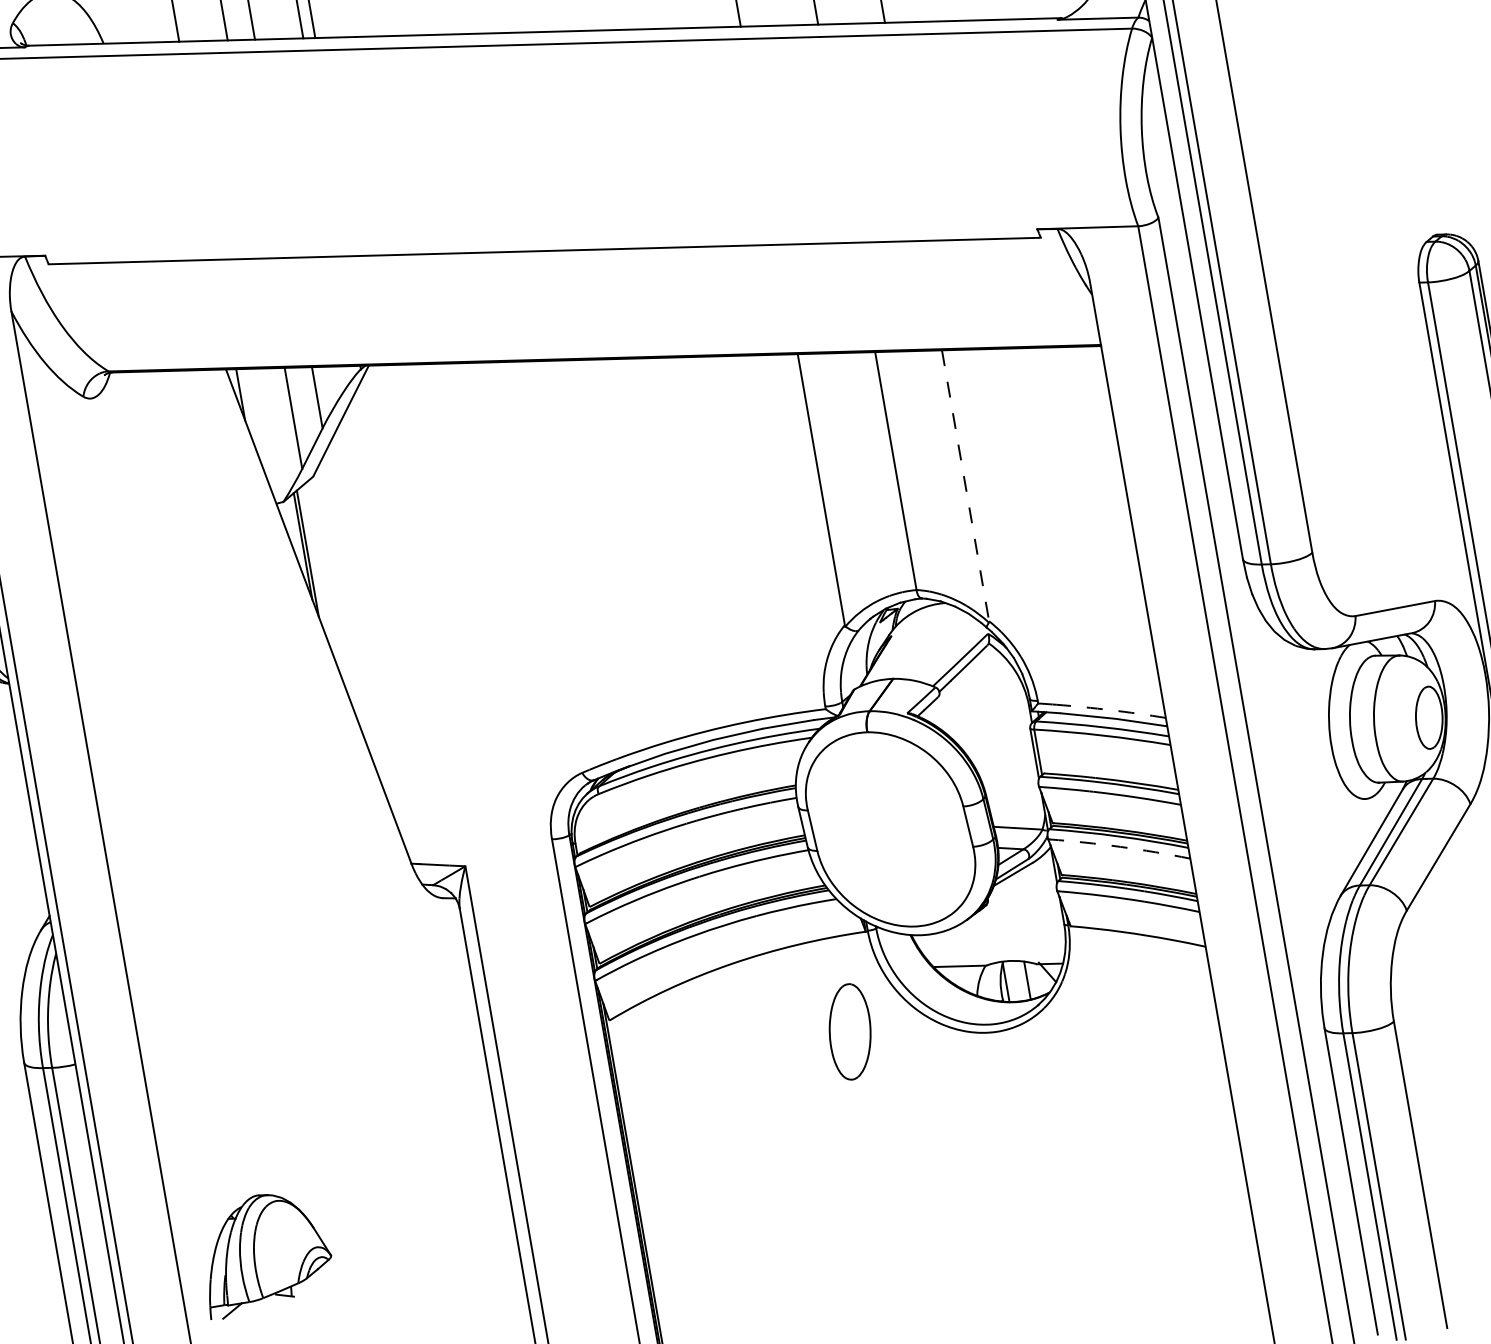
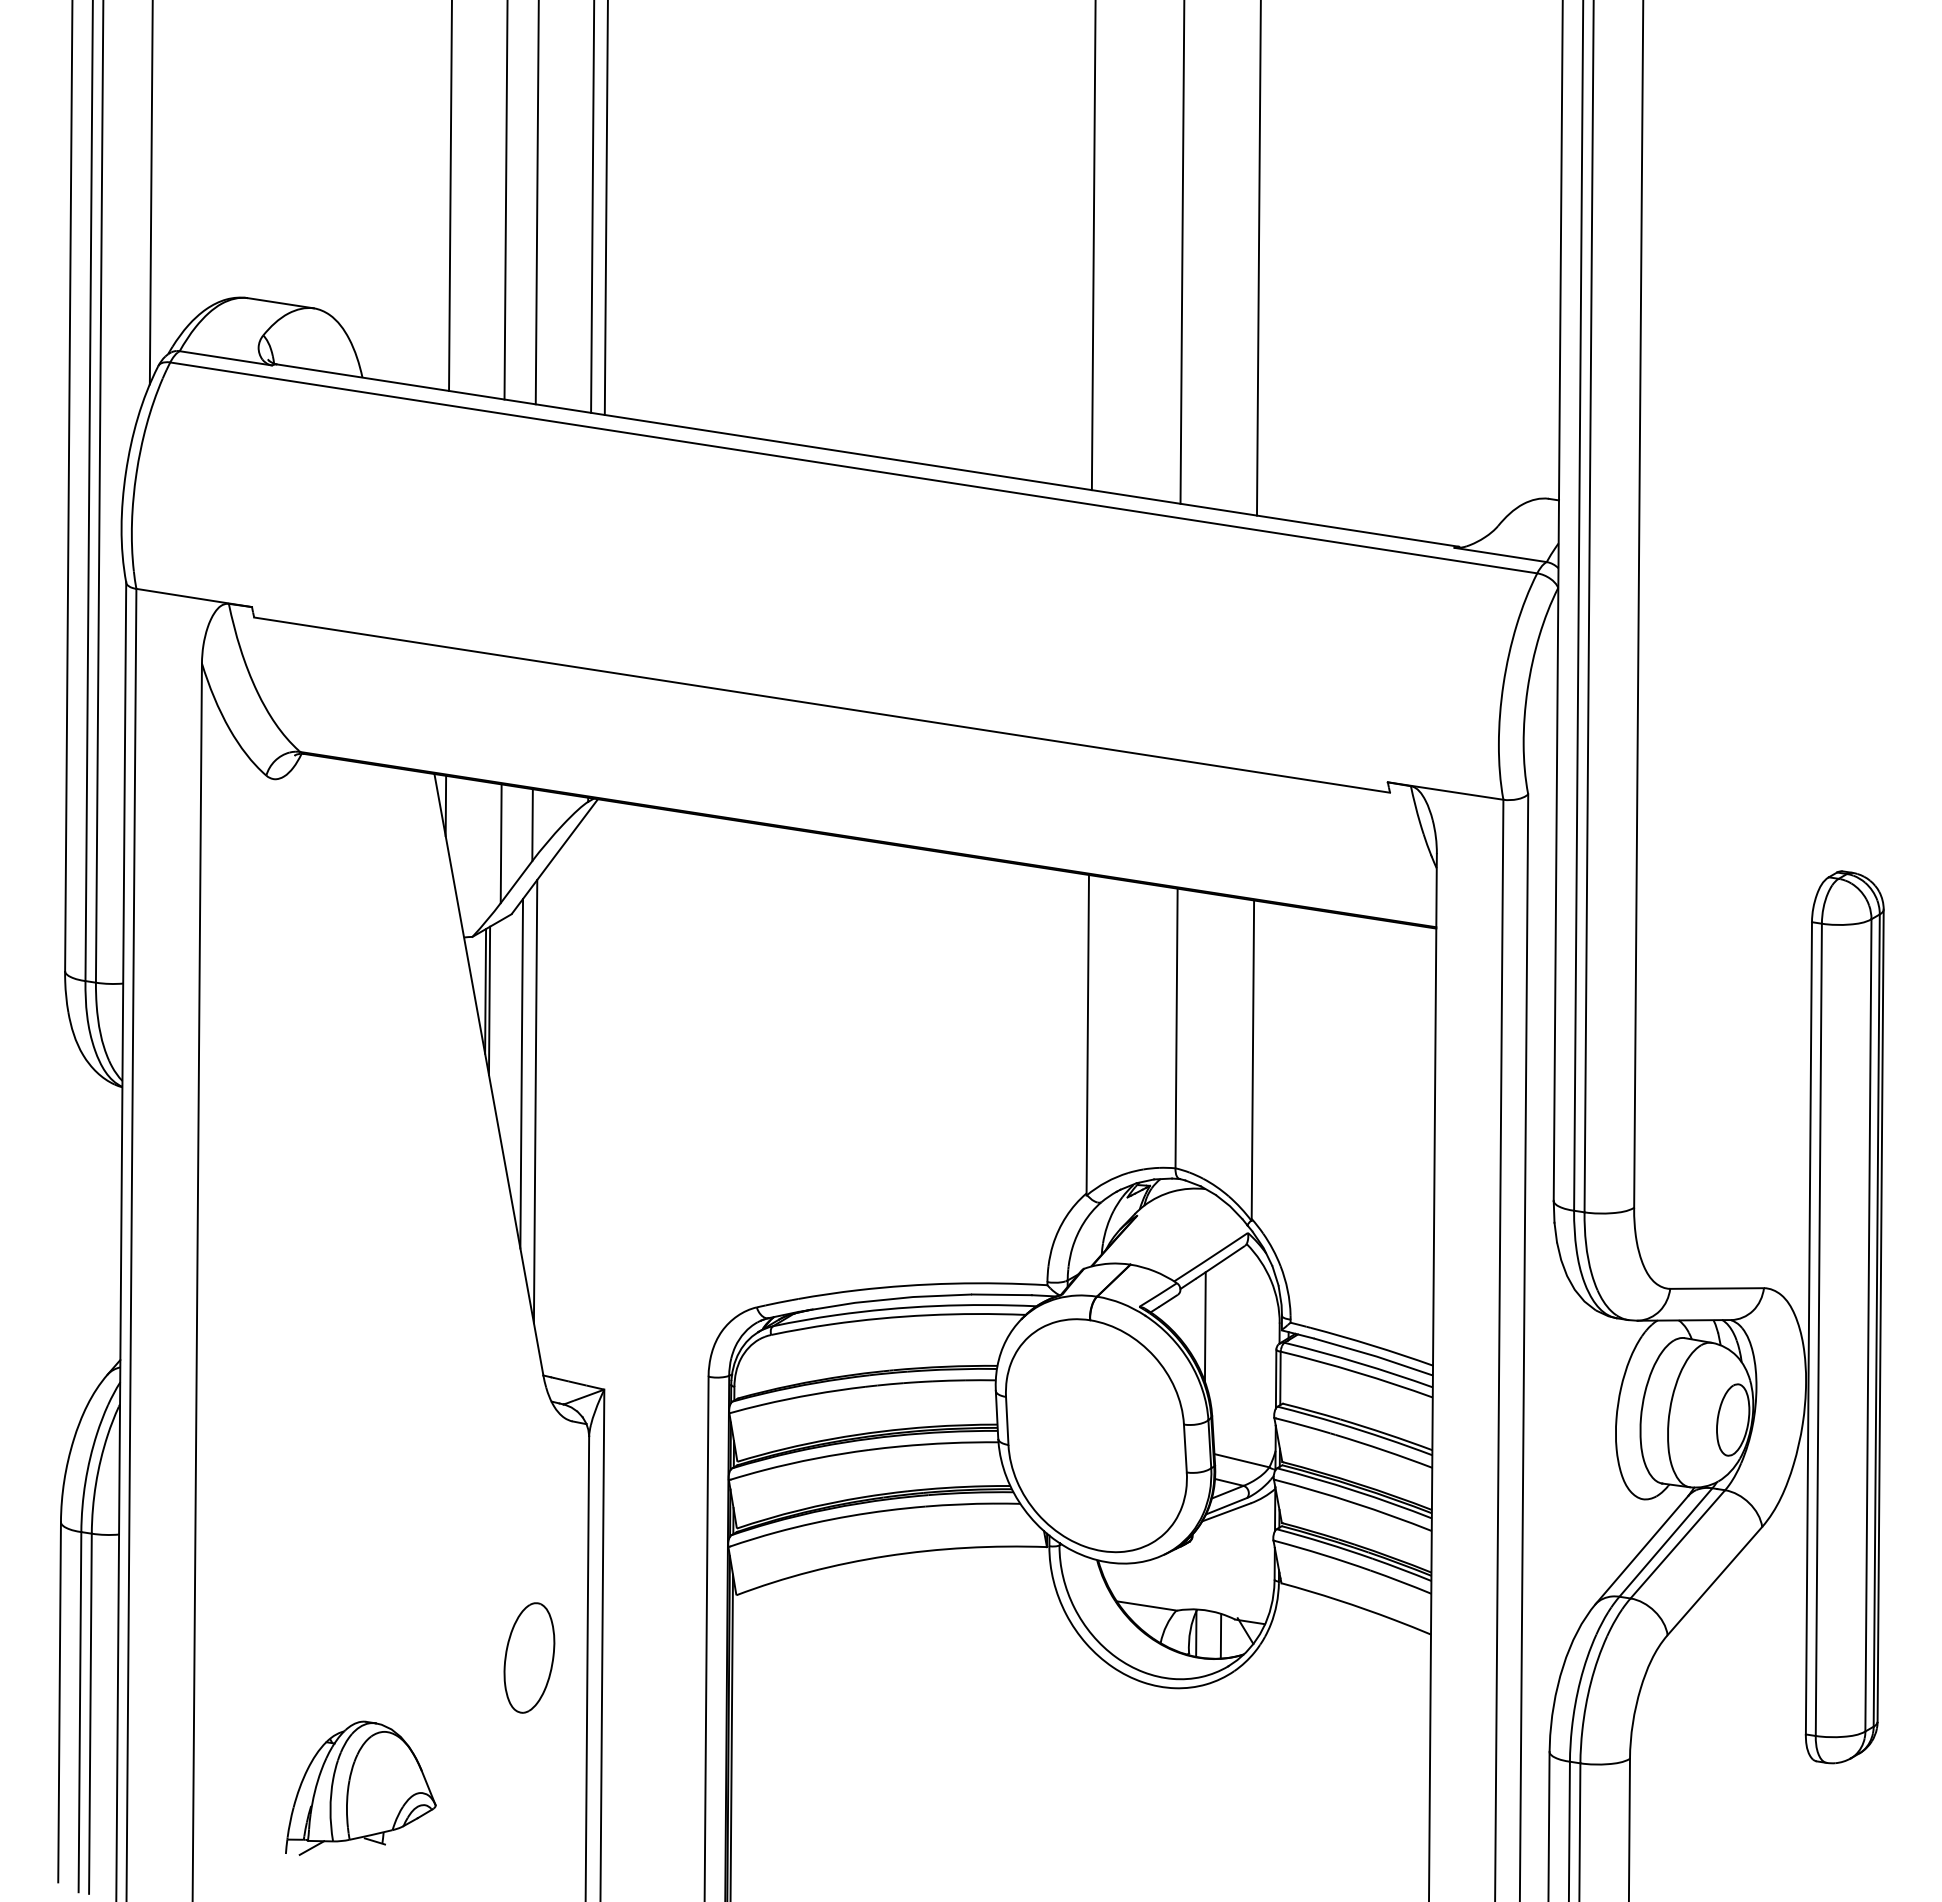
line: (965, 487) -> (1252, 1061), dashed -> solid
line: (346, 610) -> (521, 1073), added
line: (362, 632) -> (535, 1101), added
arc: (1111, 710) -> (1372, 1345), dashed -> solid
line: (965, 719) -> (1204, 1326), added
arc: (1120, 847) -> (1354, 1503), dashed -> solid
part: (850, 1031) -> (529, 1657), moved
part: (264, 1252) -> (360, 1787), moved

